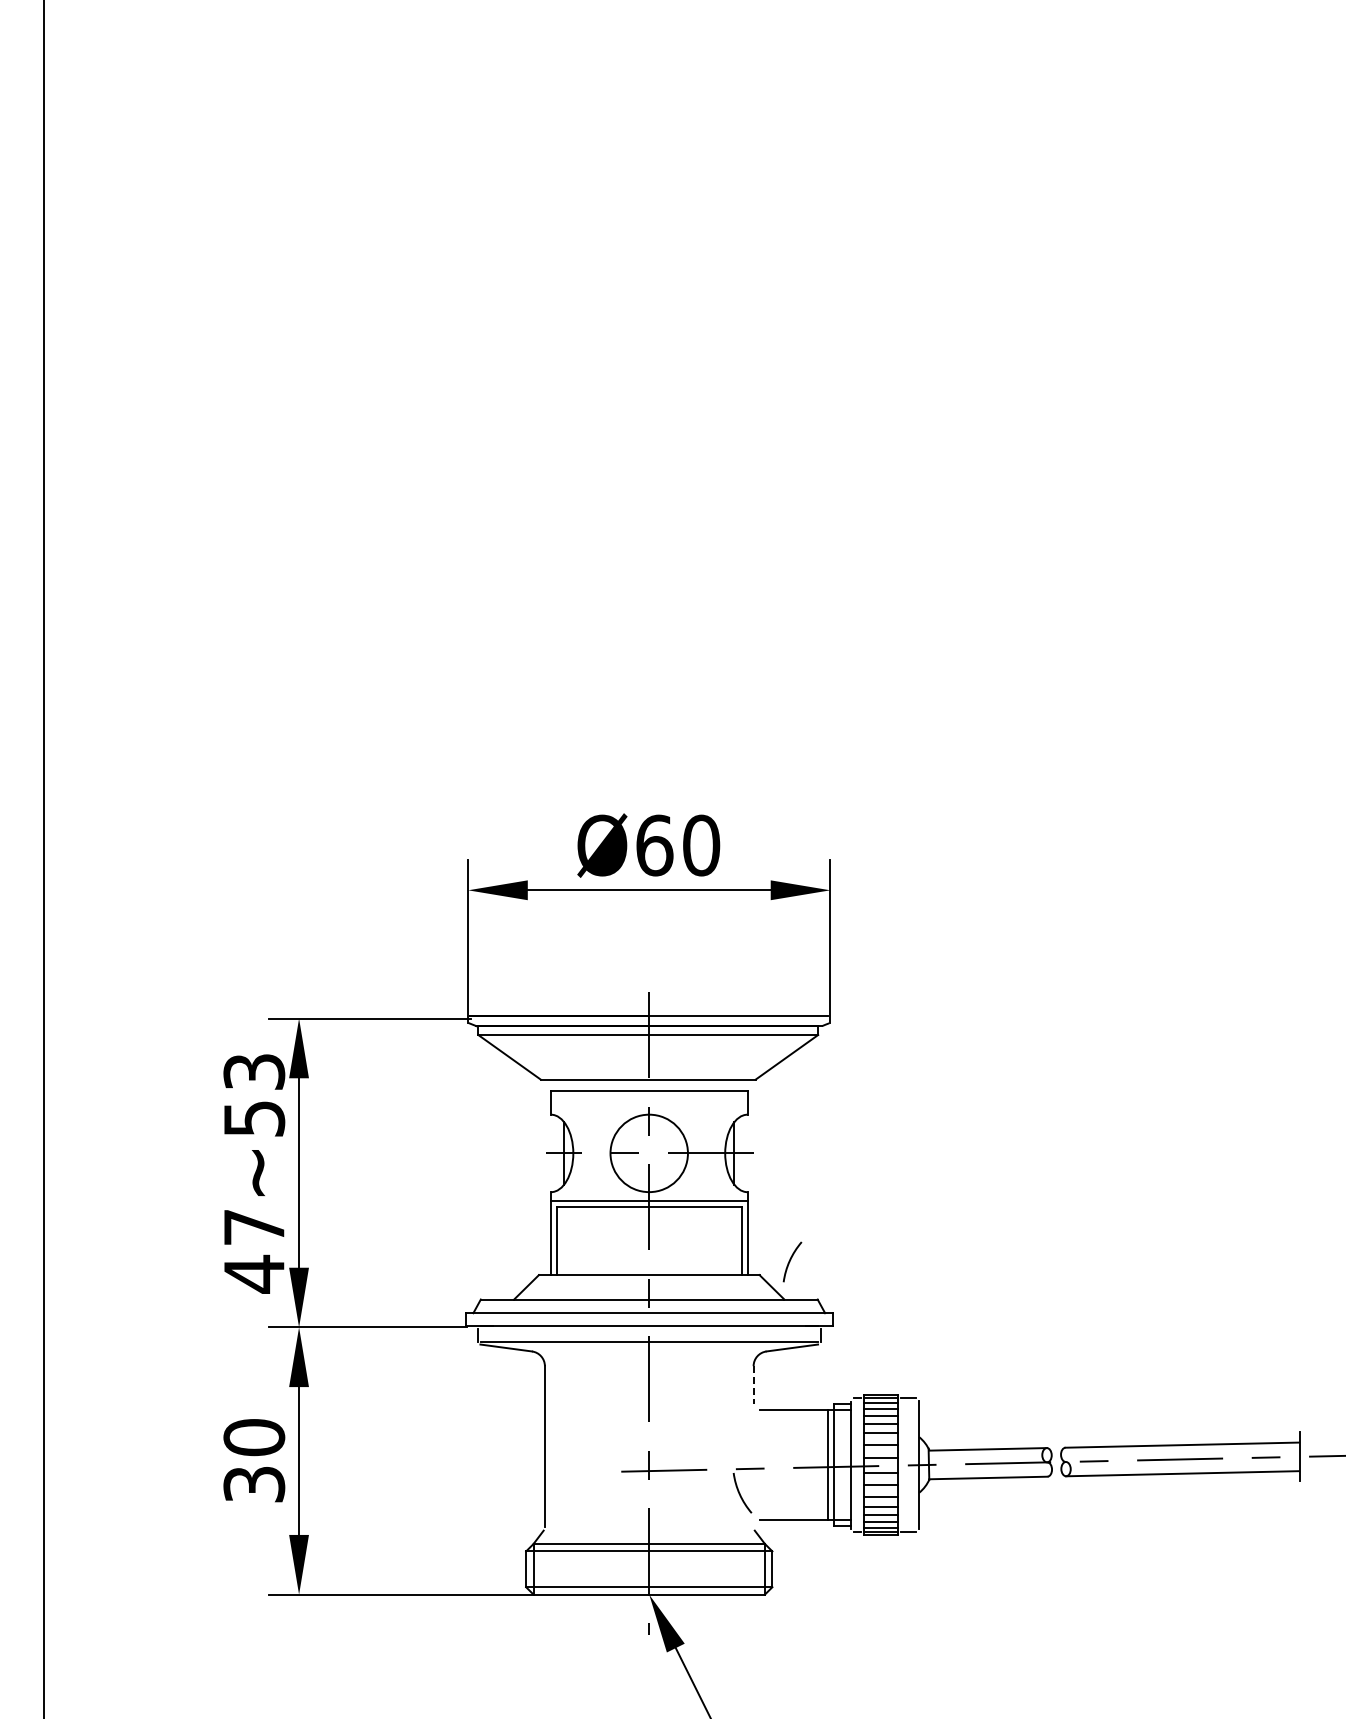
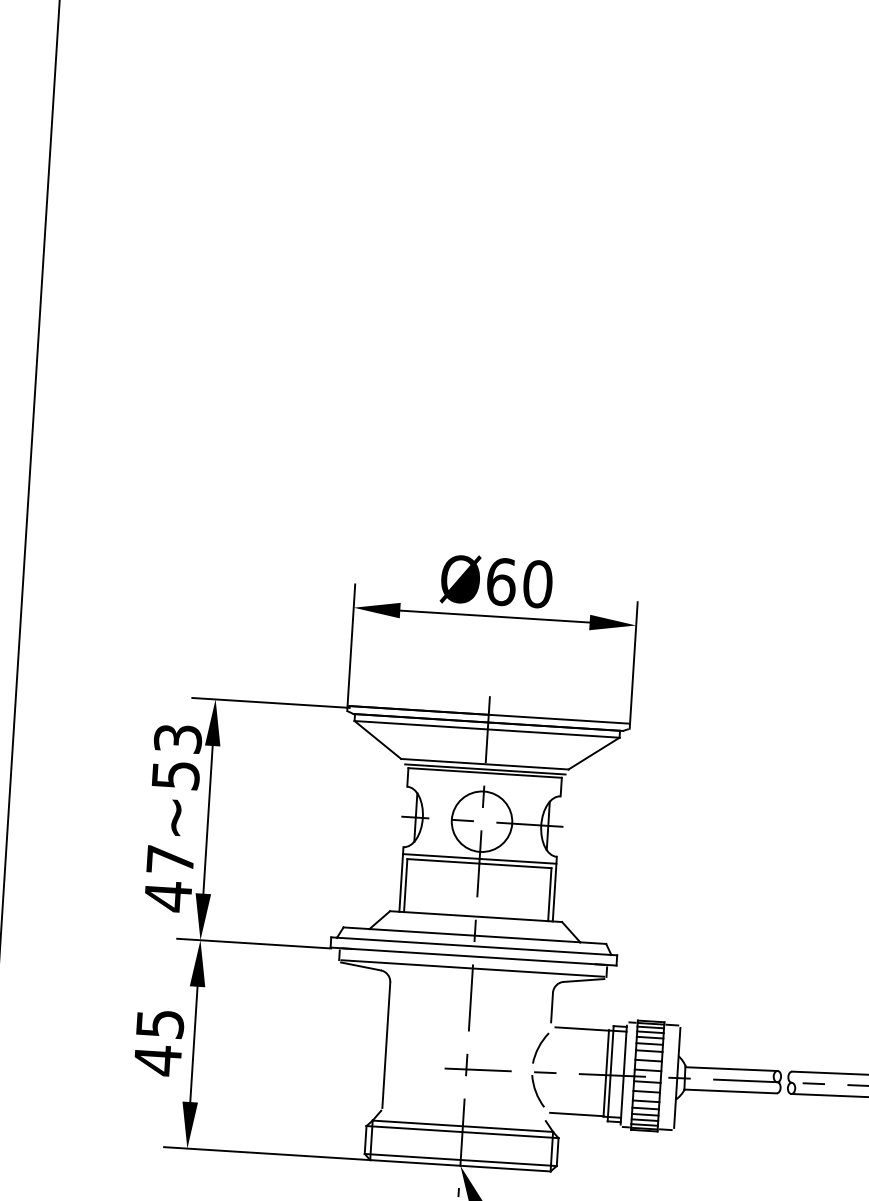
line: (649, 1086) -> (485, 769), added
curve: (790, 1261) -> (539, 1047), moved
line: (753, 1385) -> (551, 1007), dashed -> solid
text: (254, 1461) -> (159, 1042), 30 -> 45

